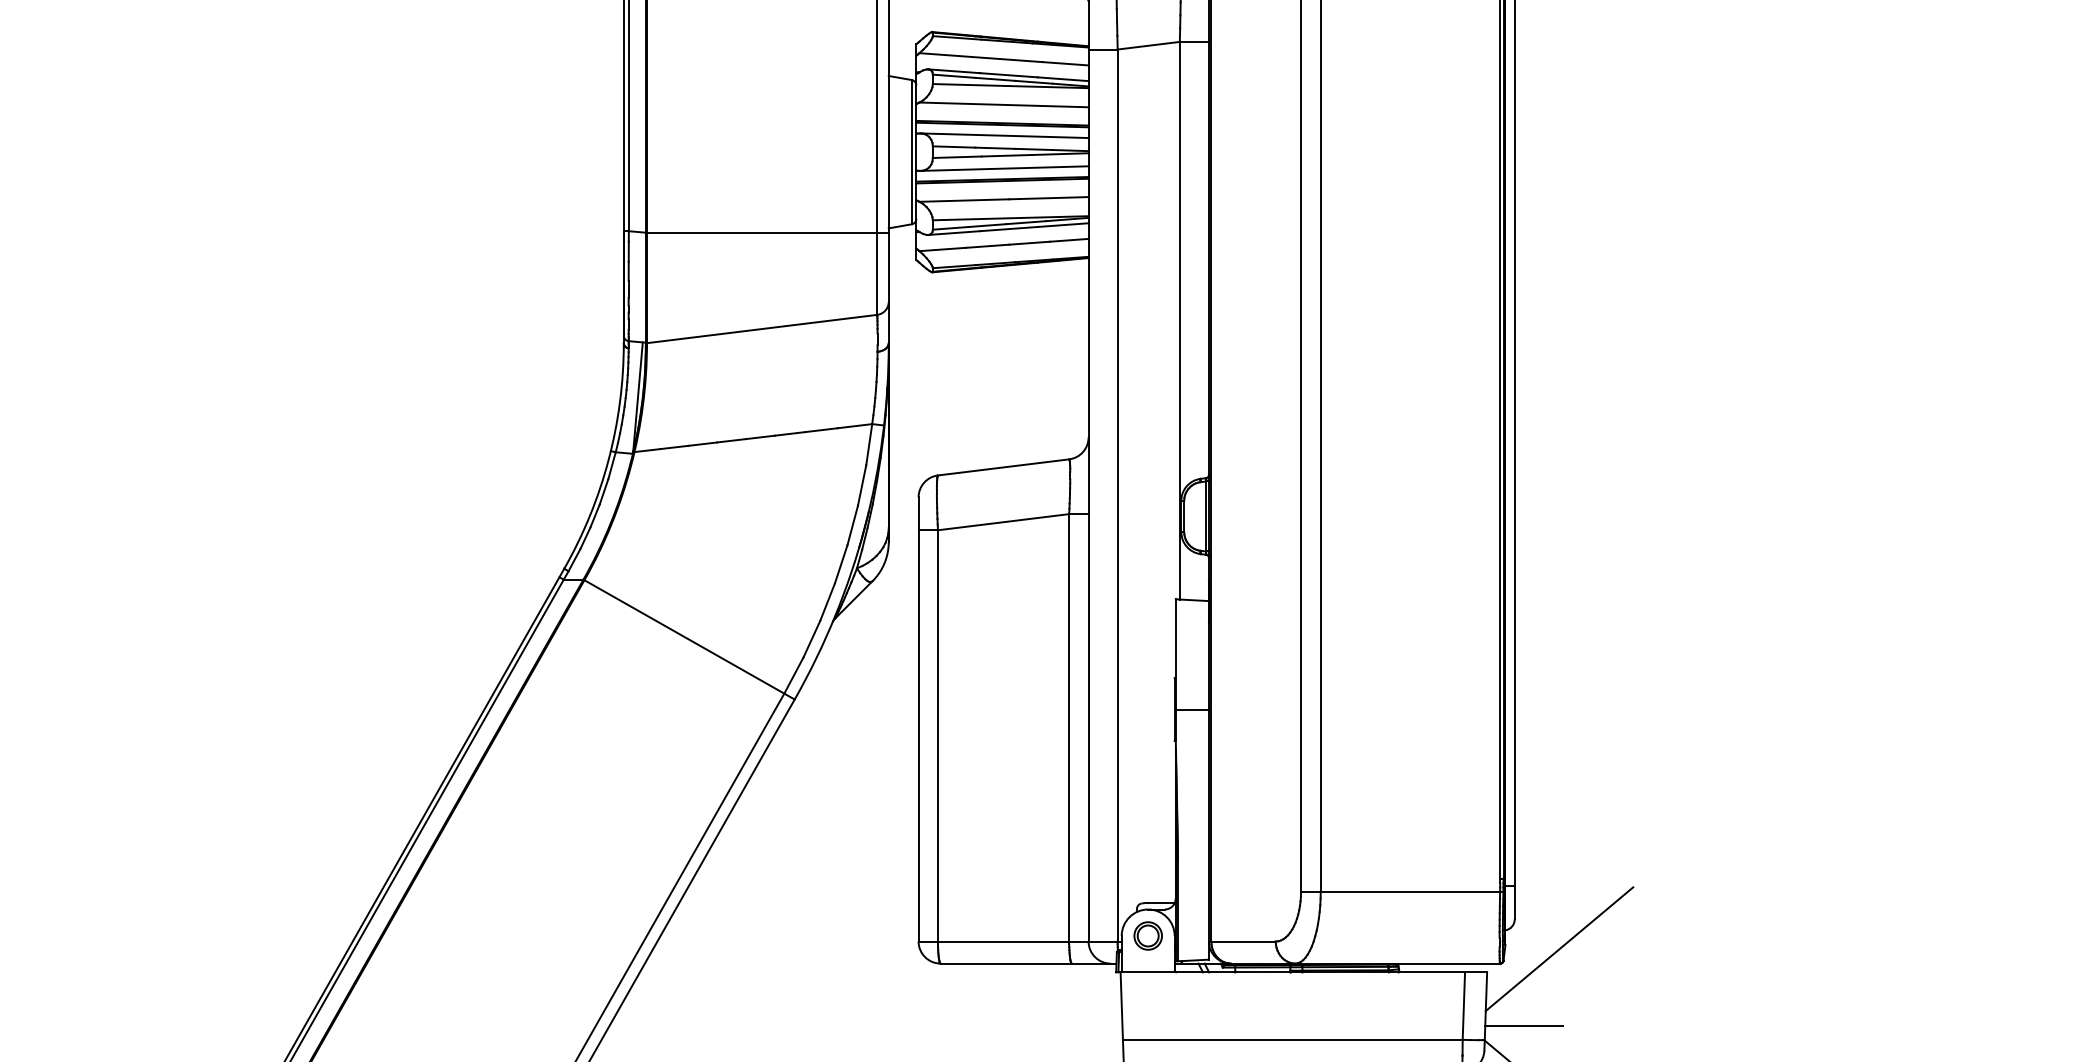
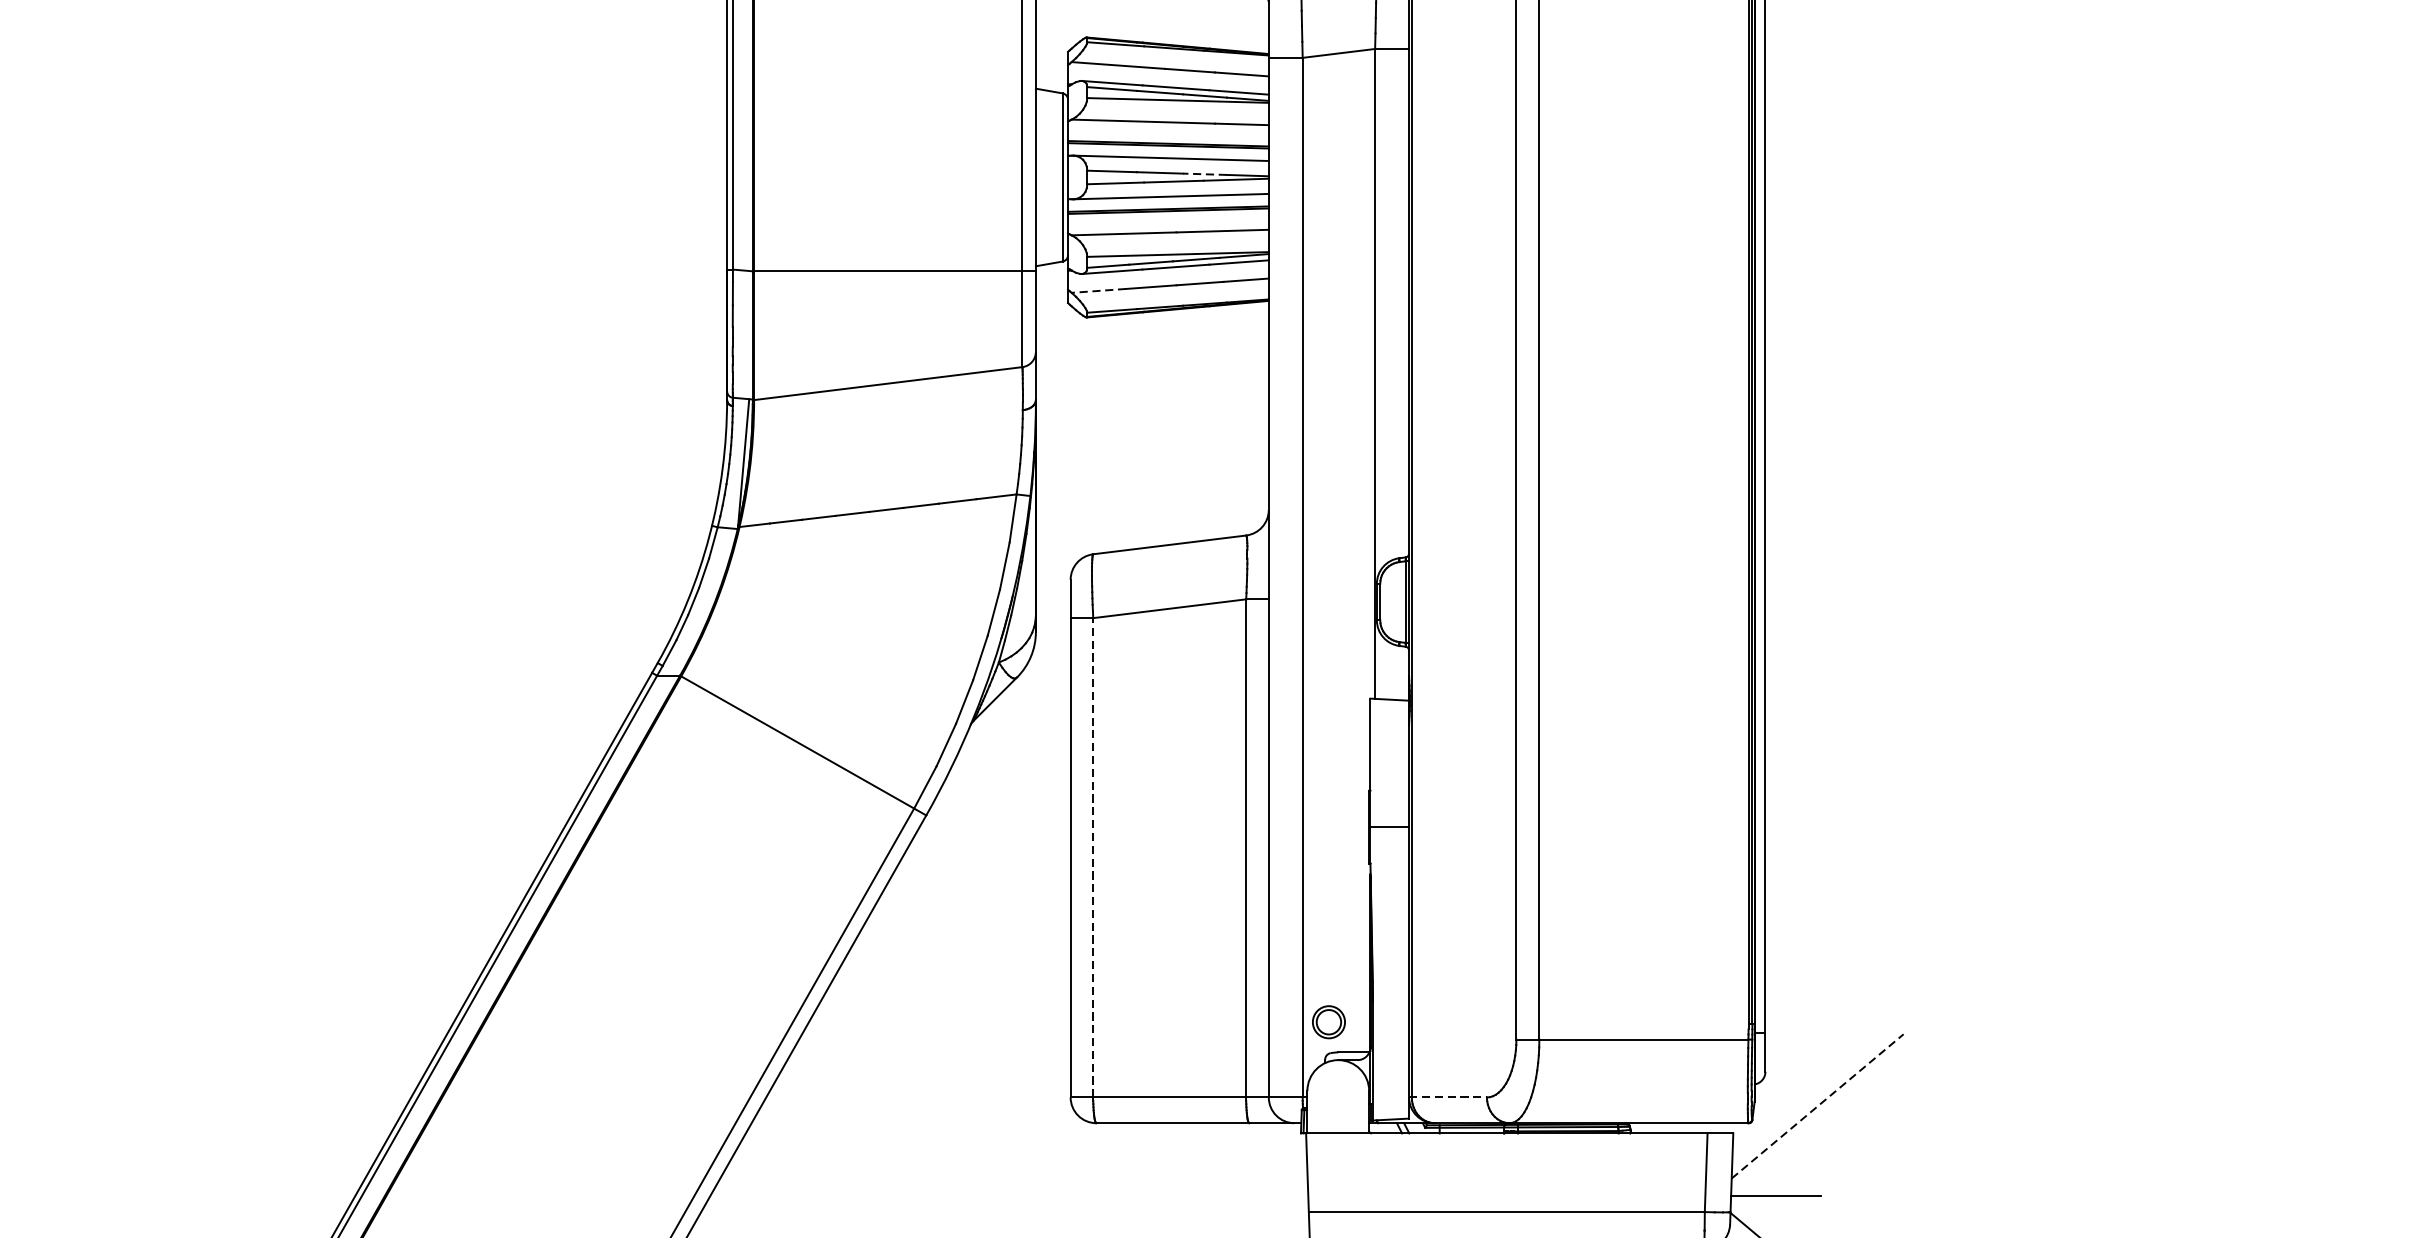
line: (1033, 149) -> (1204, 174), solid -> dashed
line: (942, 249) -> (1098, 290), solid -> dashed
line: (937, 735) -> (1092, 857), solid -> dashed
part: (1147, 935) -> (1328, 1021), moved
line: (1242, 941) -> (1448, 1097), solid -> dashed
line: (1559, 948) -> (1817, 1105), solid -> dashed

